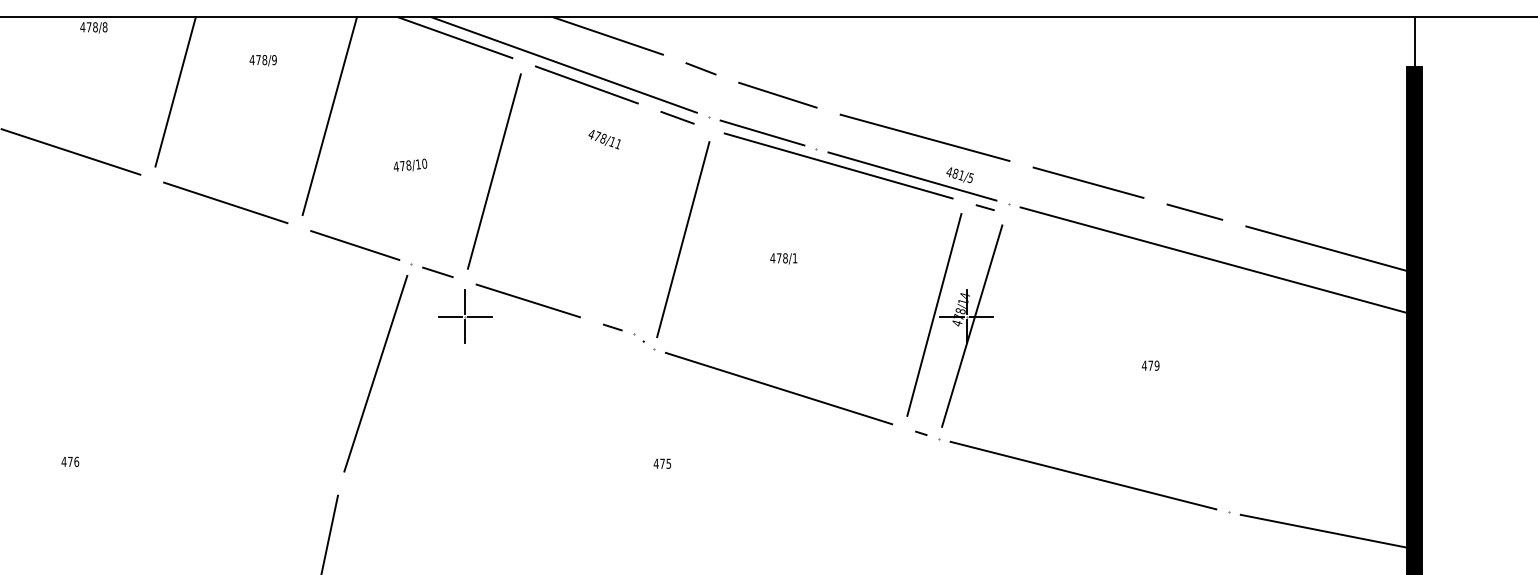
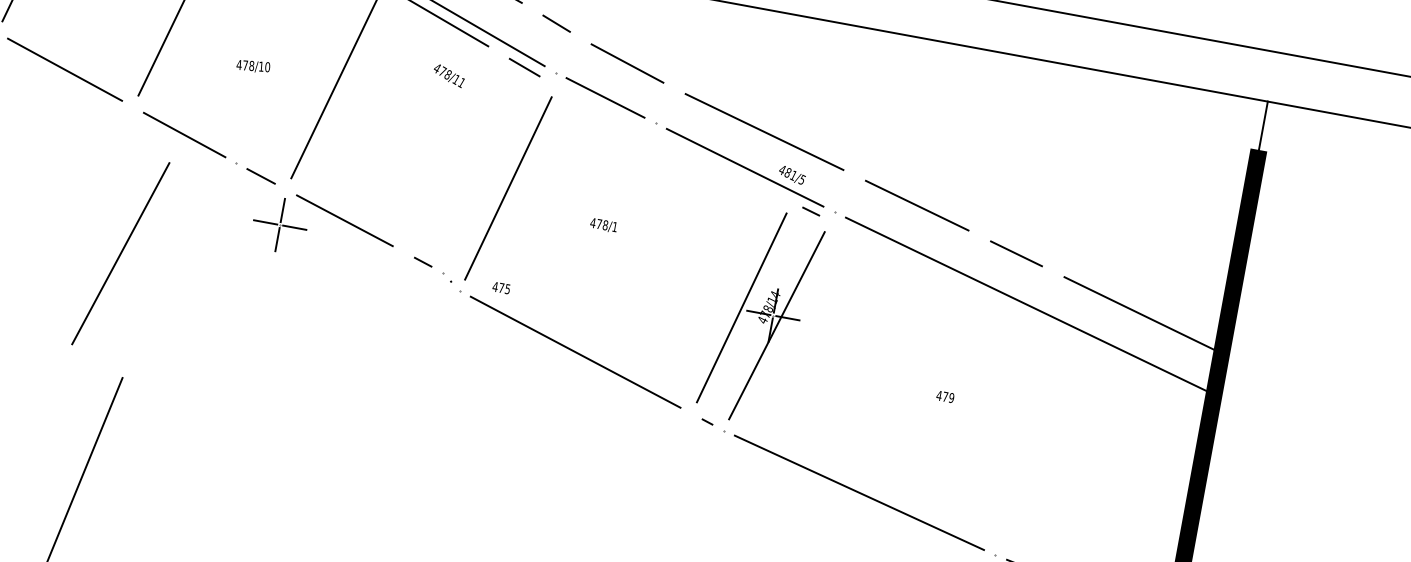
line: (838, 165) -> (674, 143), removed
line: (375, 373) -> (120, 253), moved
text: (662, 463) -> (501, 287), moved

